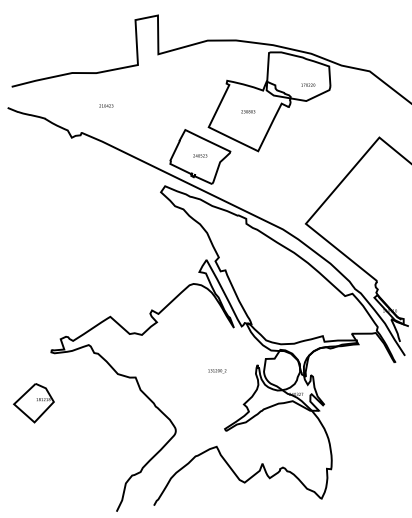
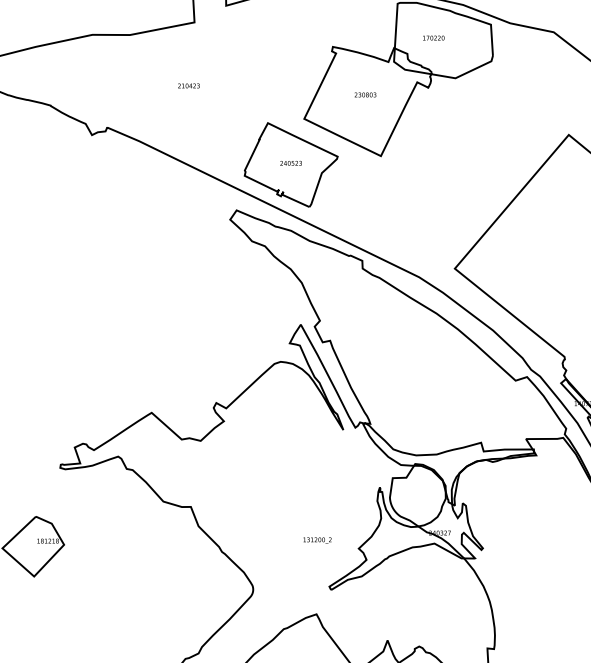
text: (308, 84) -> (434, 37), moved
text: (106, 105) -> (189, 85), moved
text: (217, 371) -> (317, 540), moved

